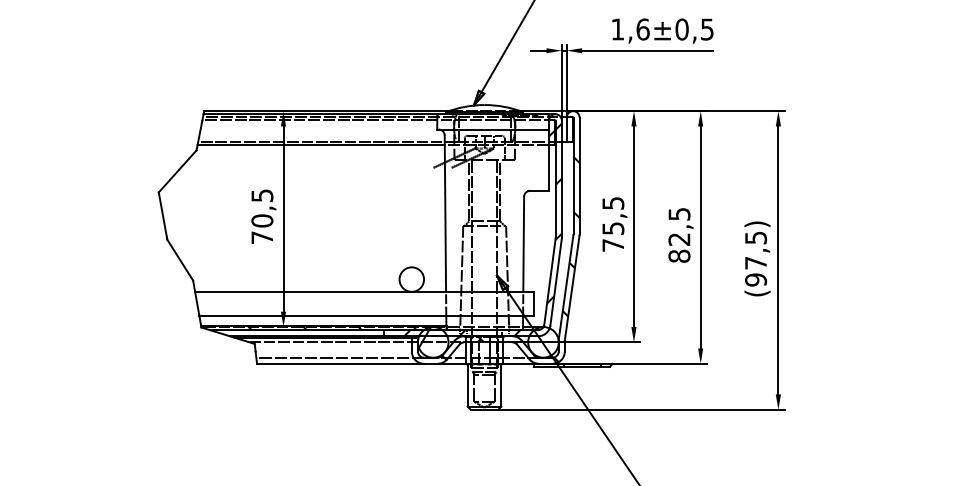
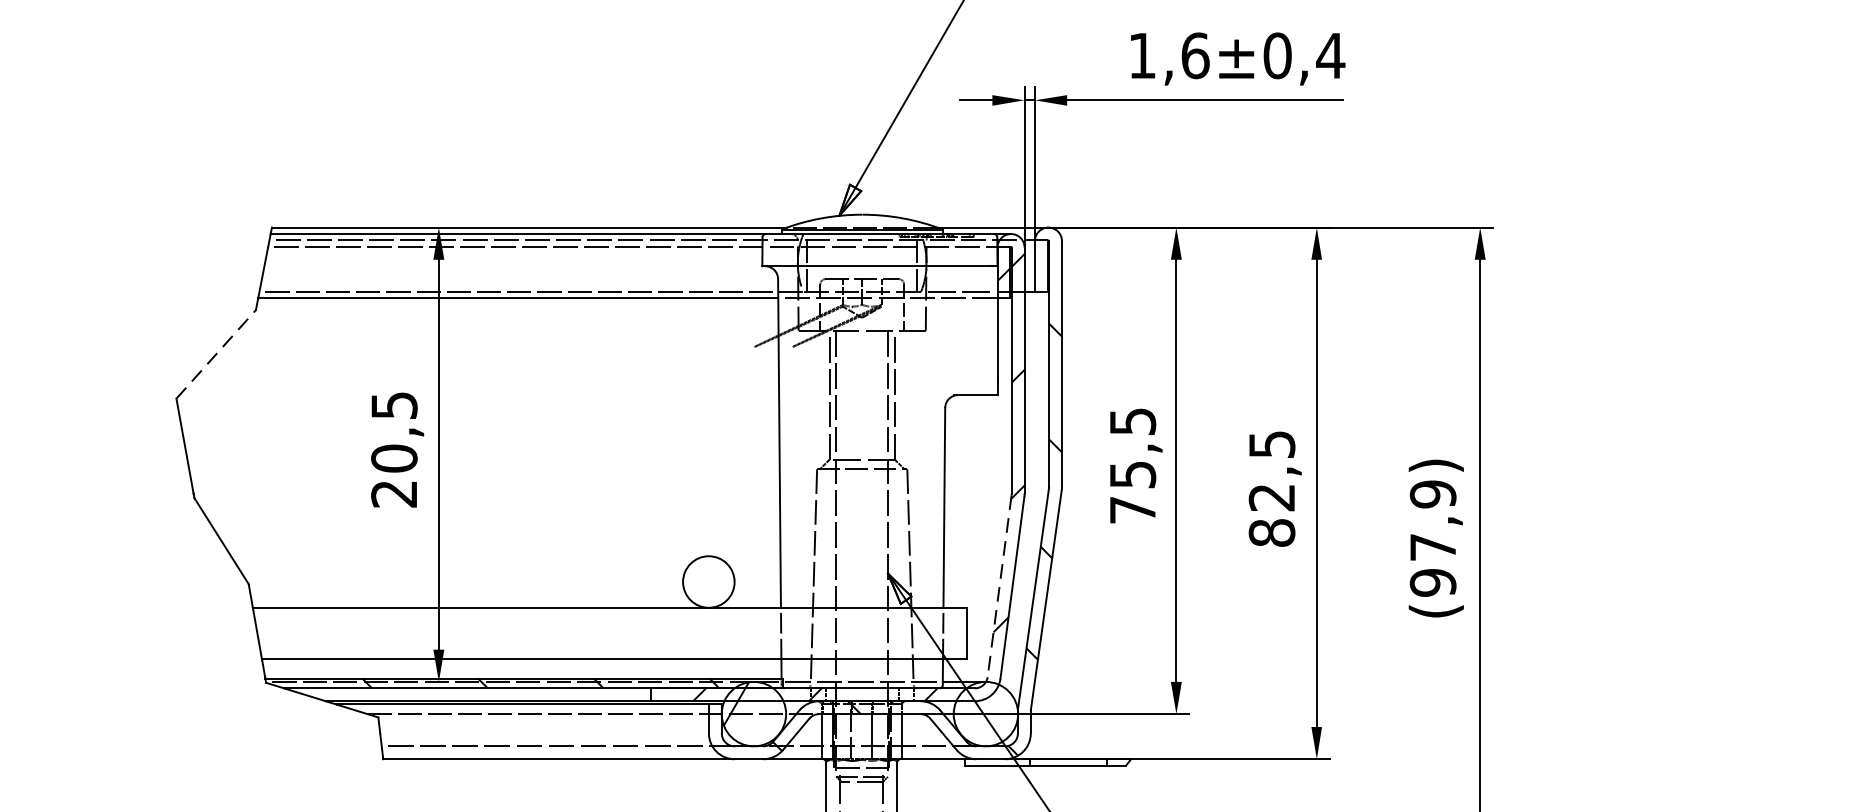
text: (707, 29) -> (1331, 55), ±0,5 -> ±0,4
line: (178, 171) -> (217, 354), solid -> dashed
text: (261, 237) -> (392, 493), 70,5 -> 20,5
text: (755, 237) -> (1432, 493), (97,5) -> (97,9)
line: (549, 281) -> (998, 586), solid -> dashed

